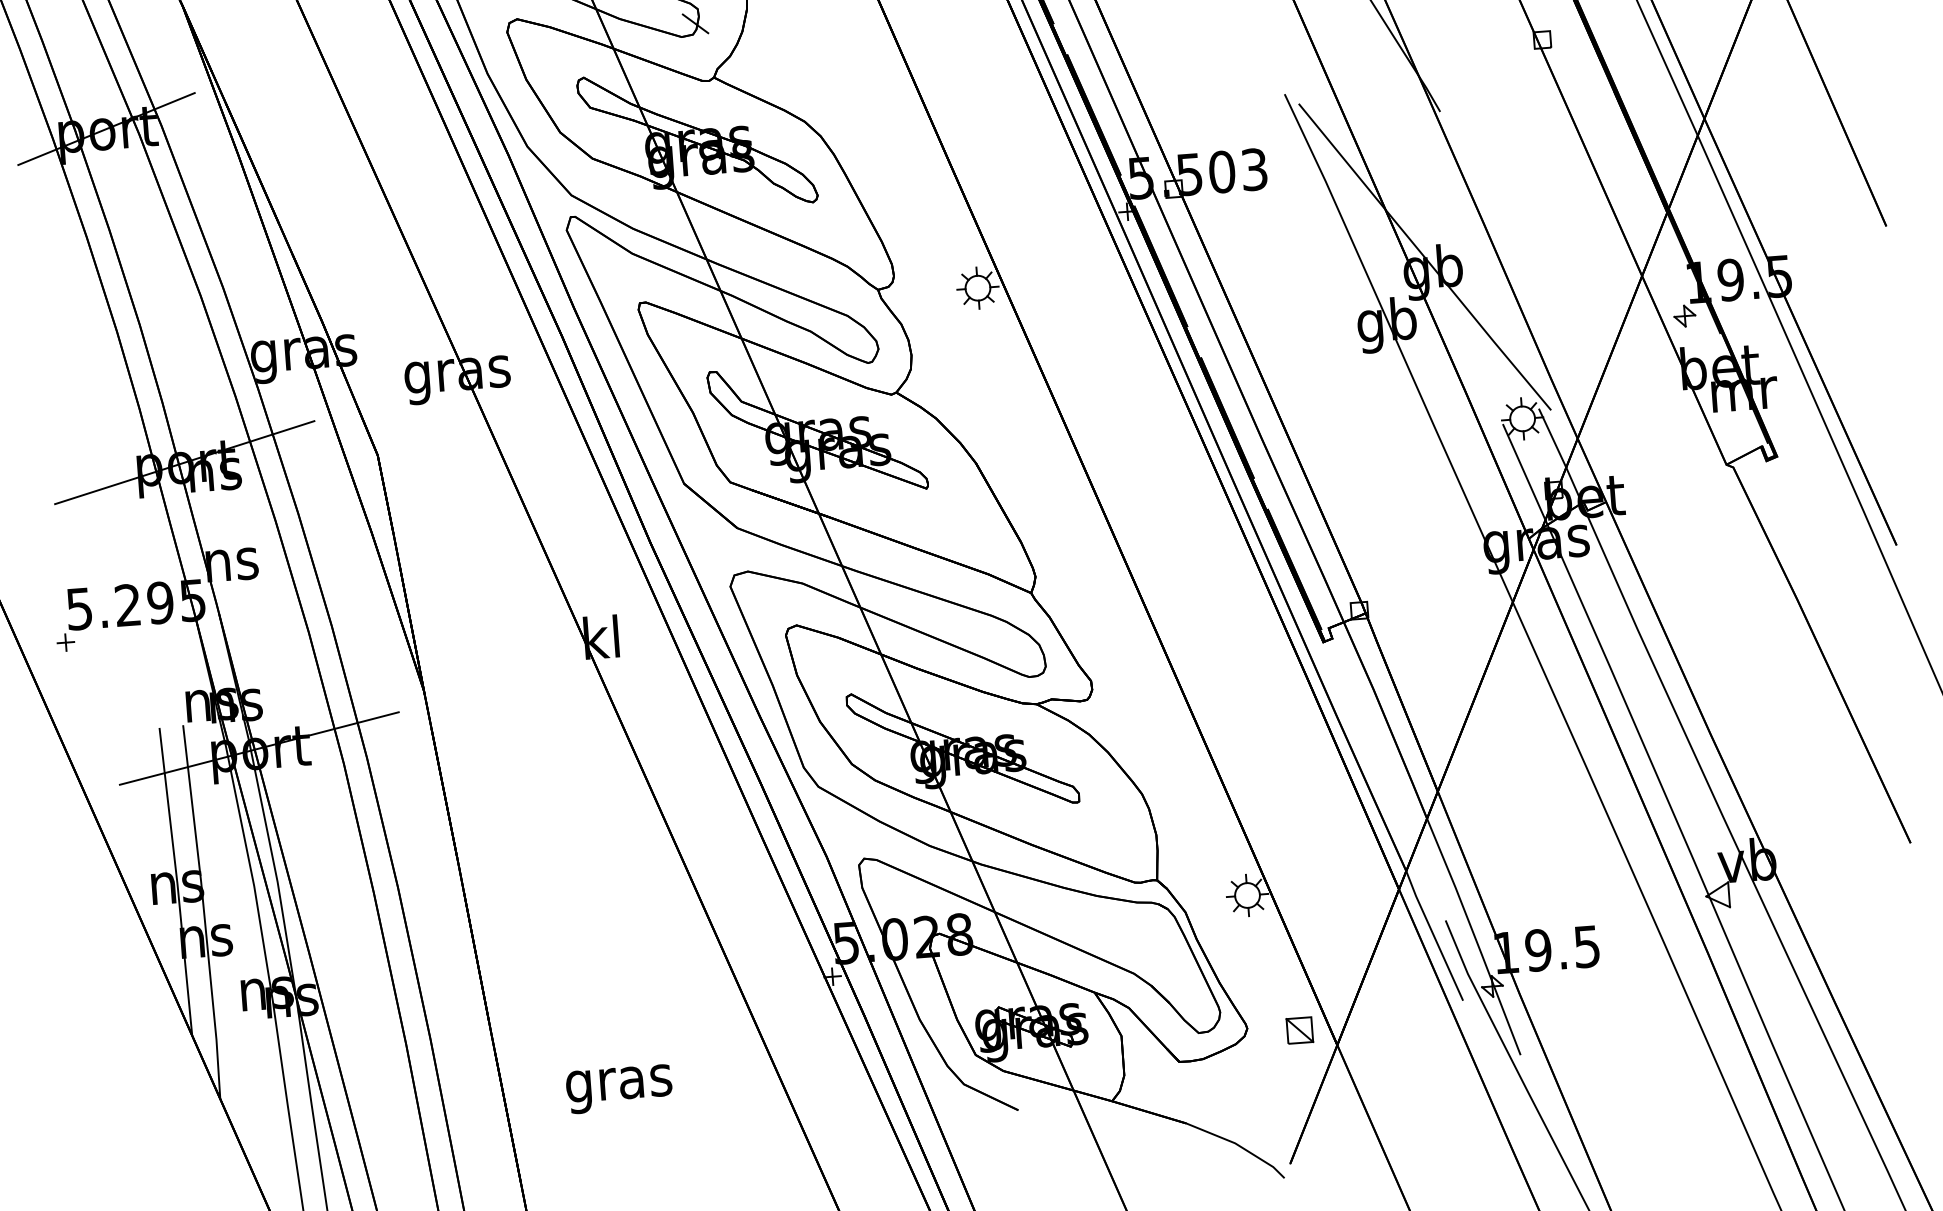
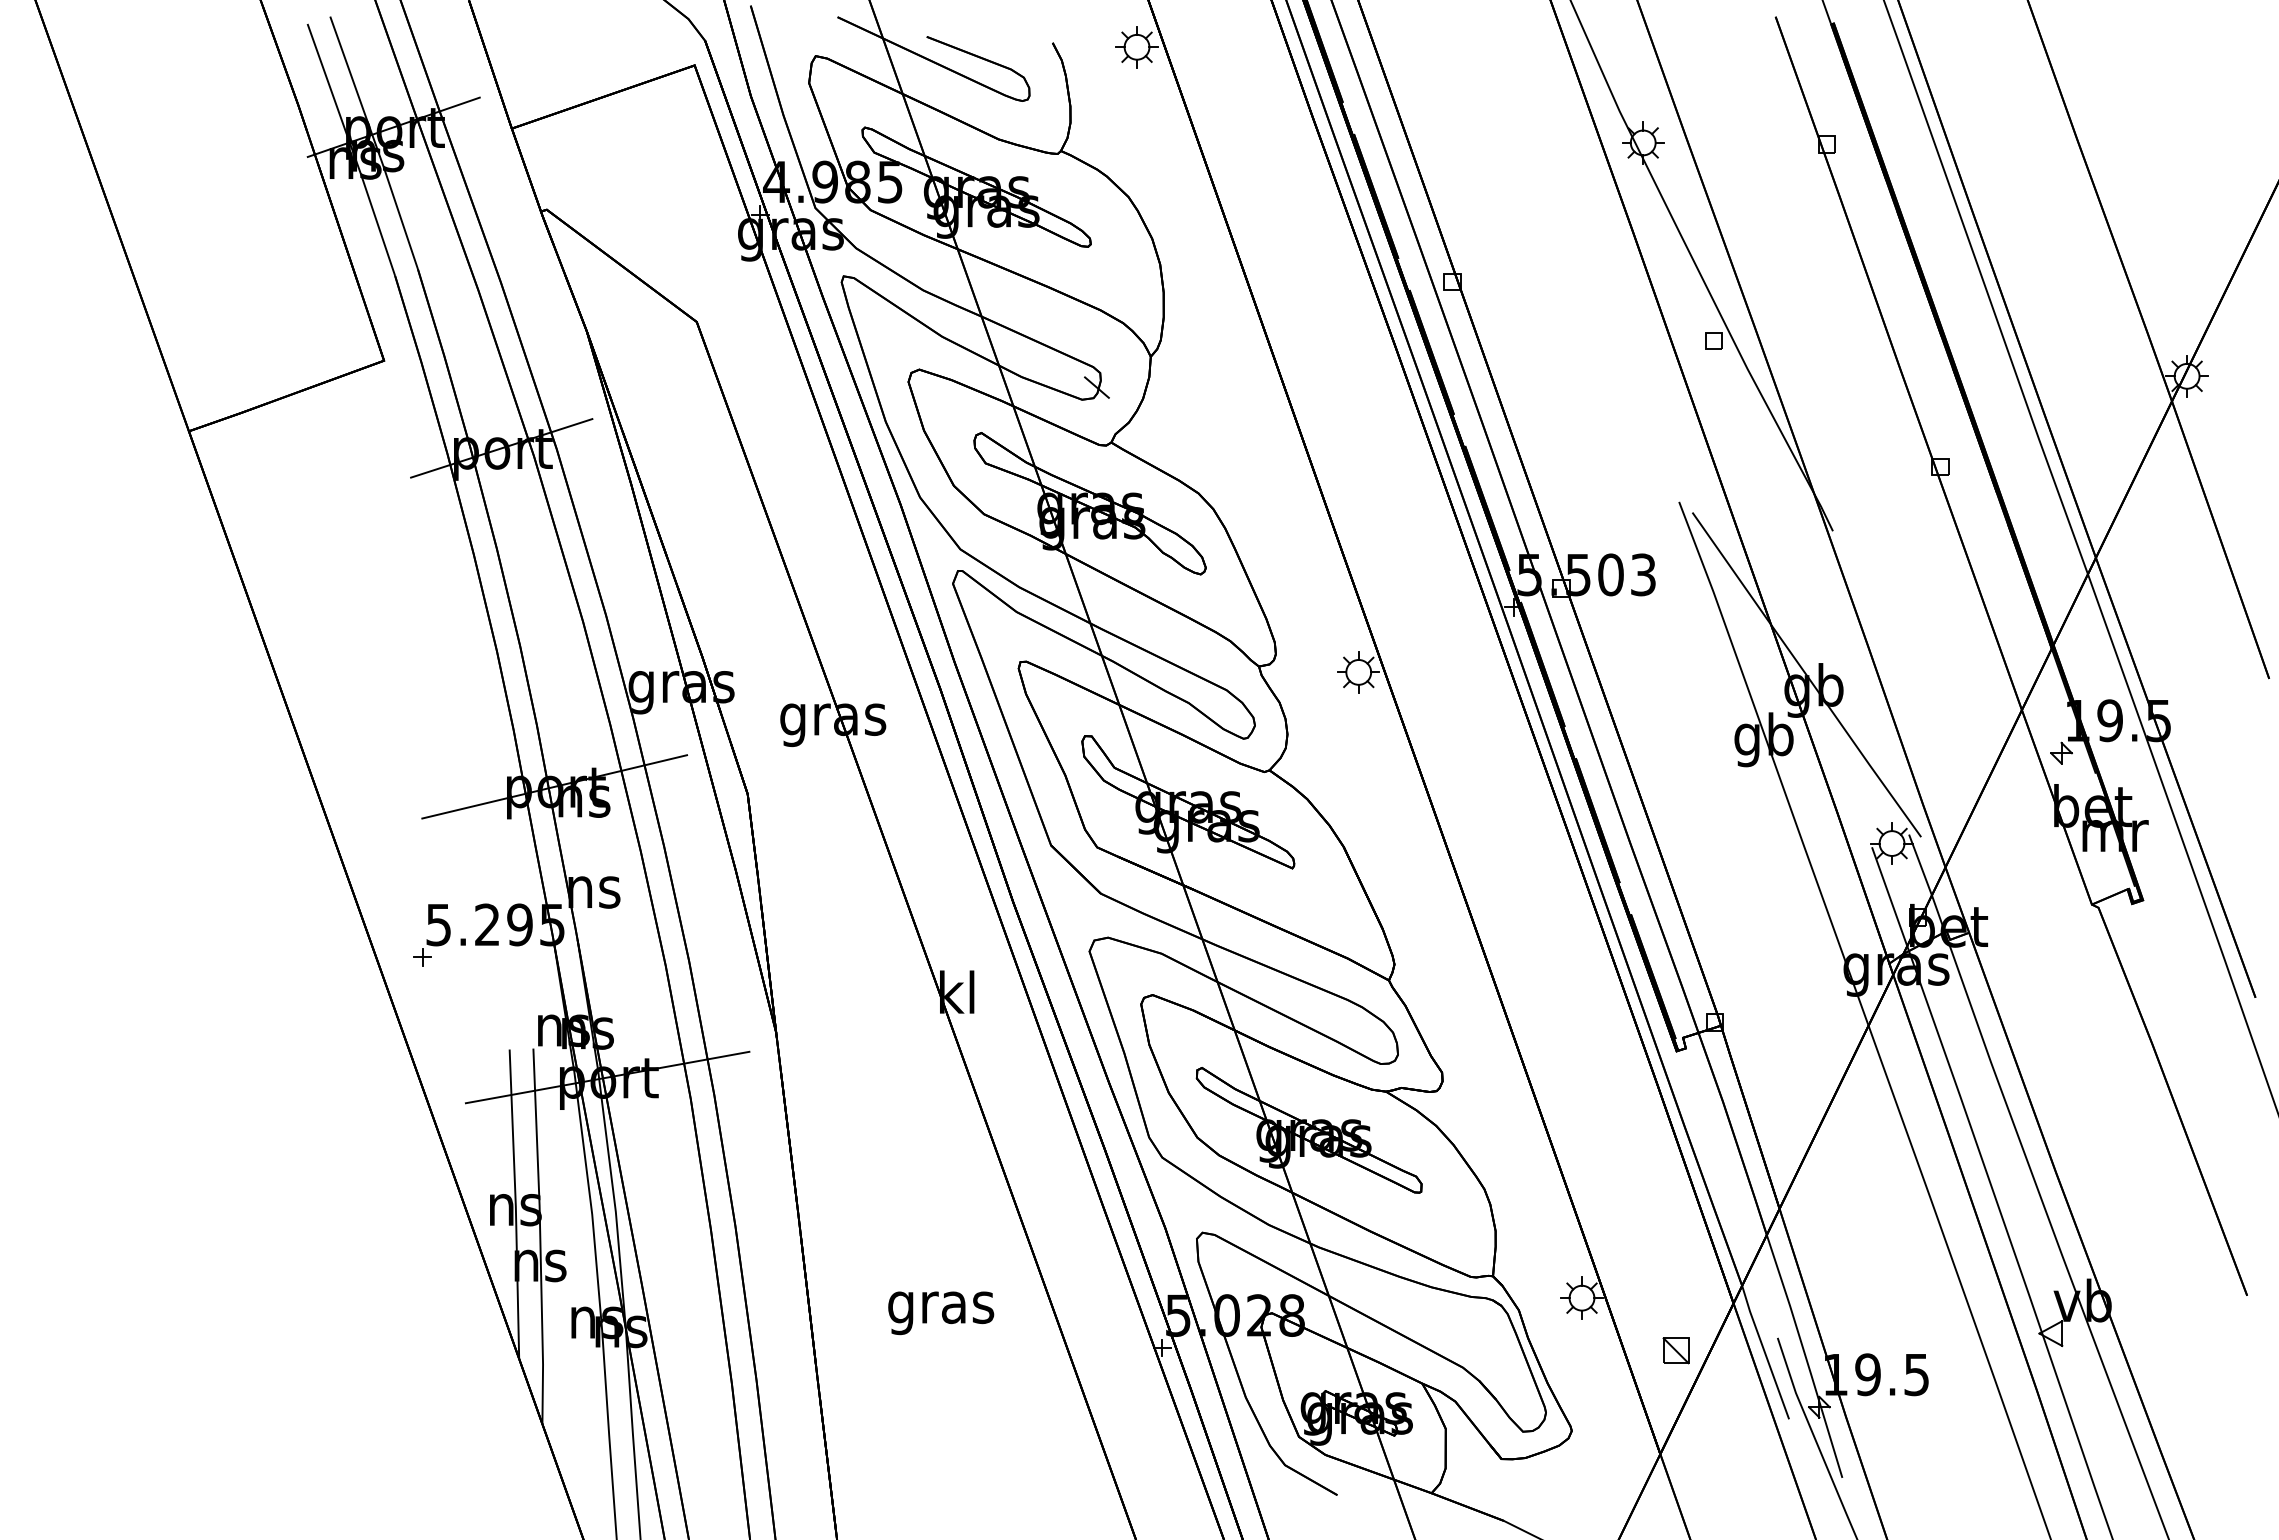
part: (1299, 1030) -> (1675, 1350), moved
text: (619, 1089) -> (941, 1313), moved

